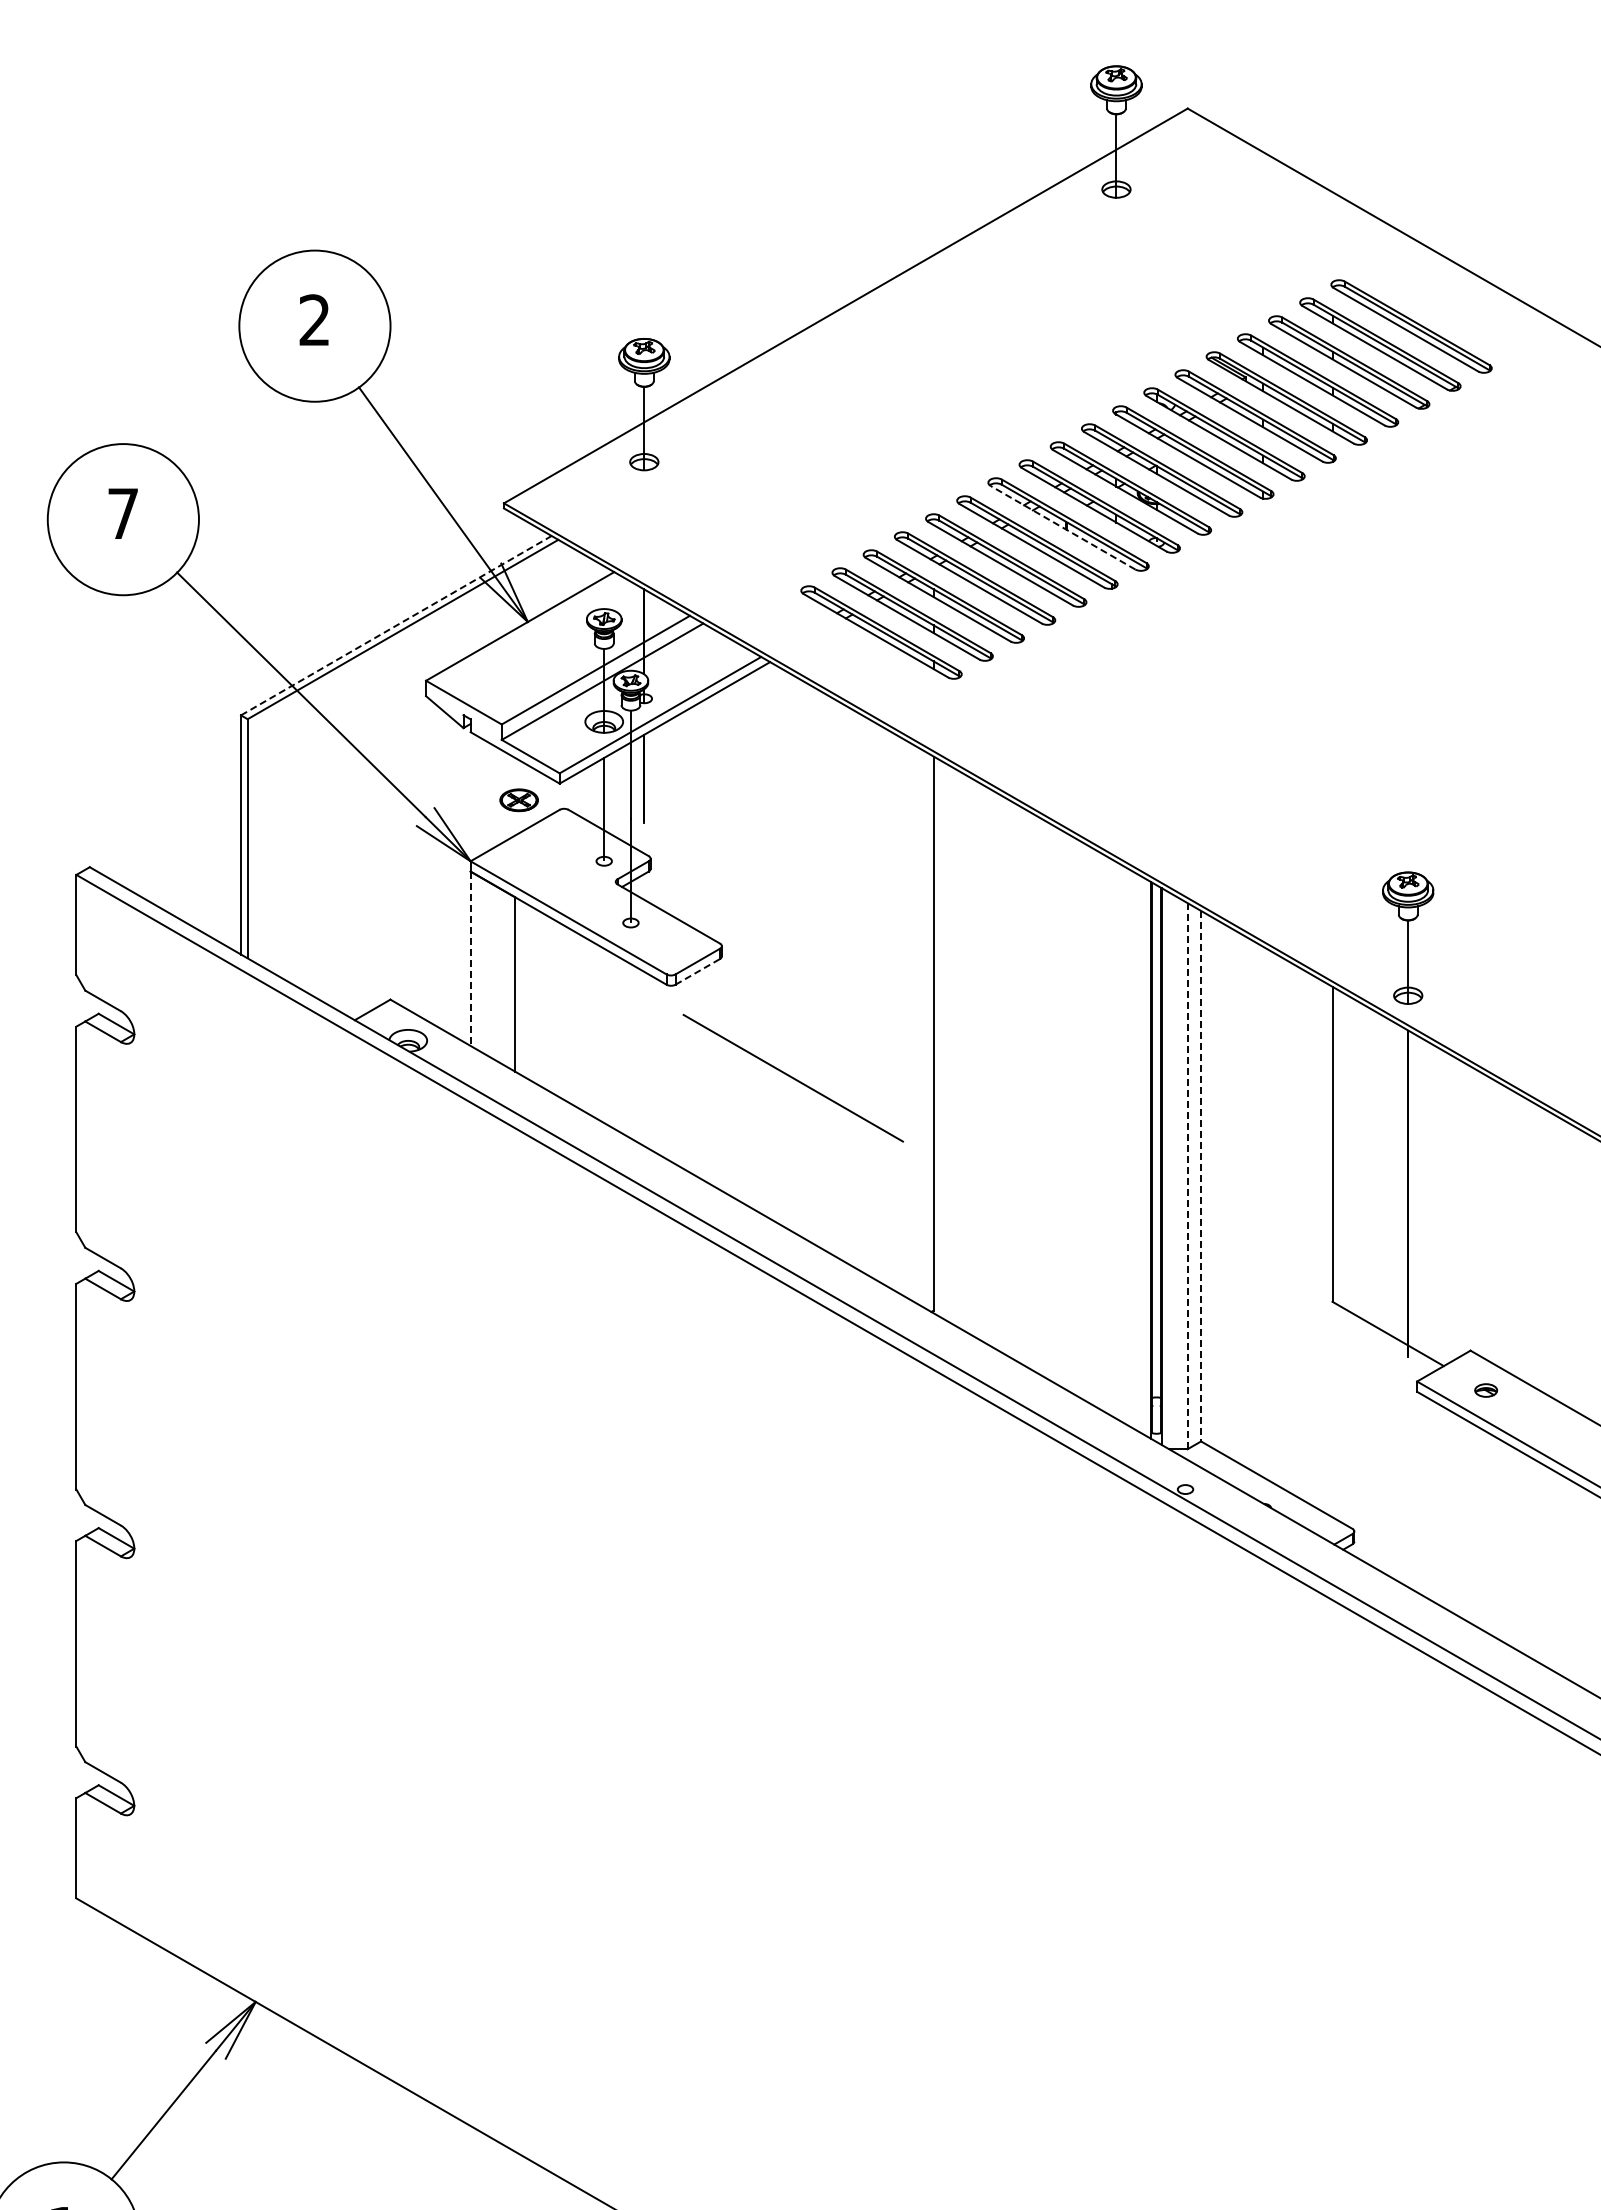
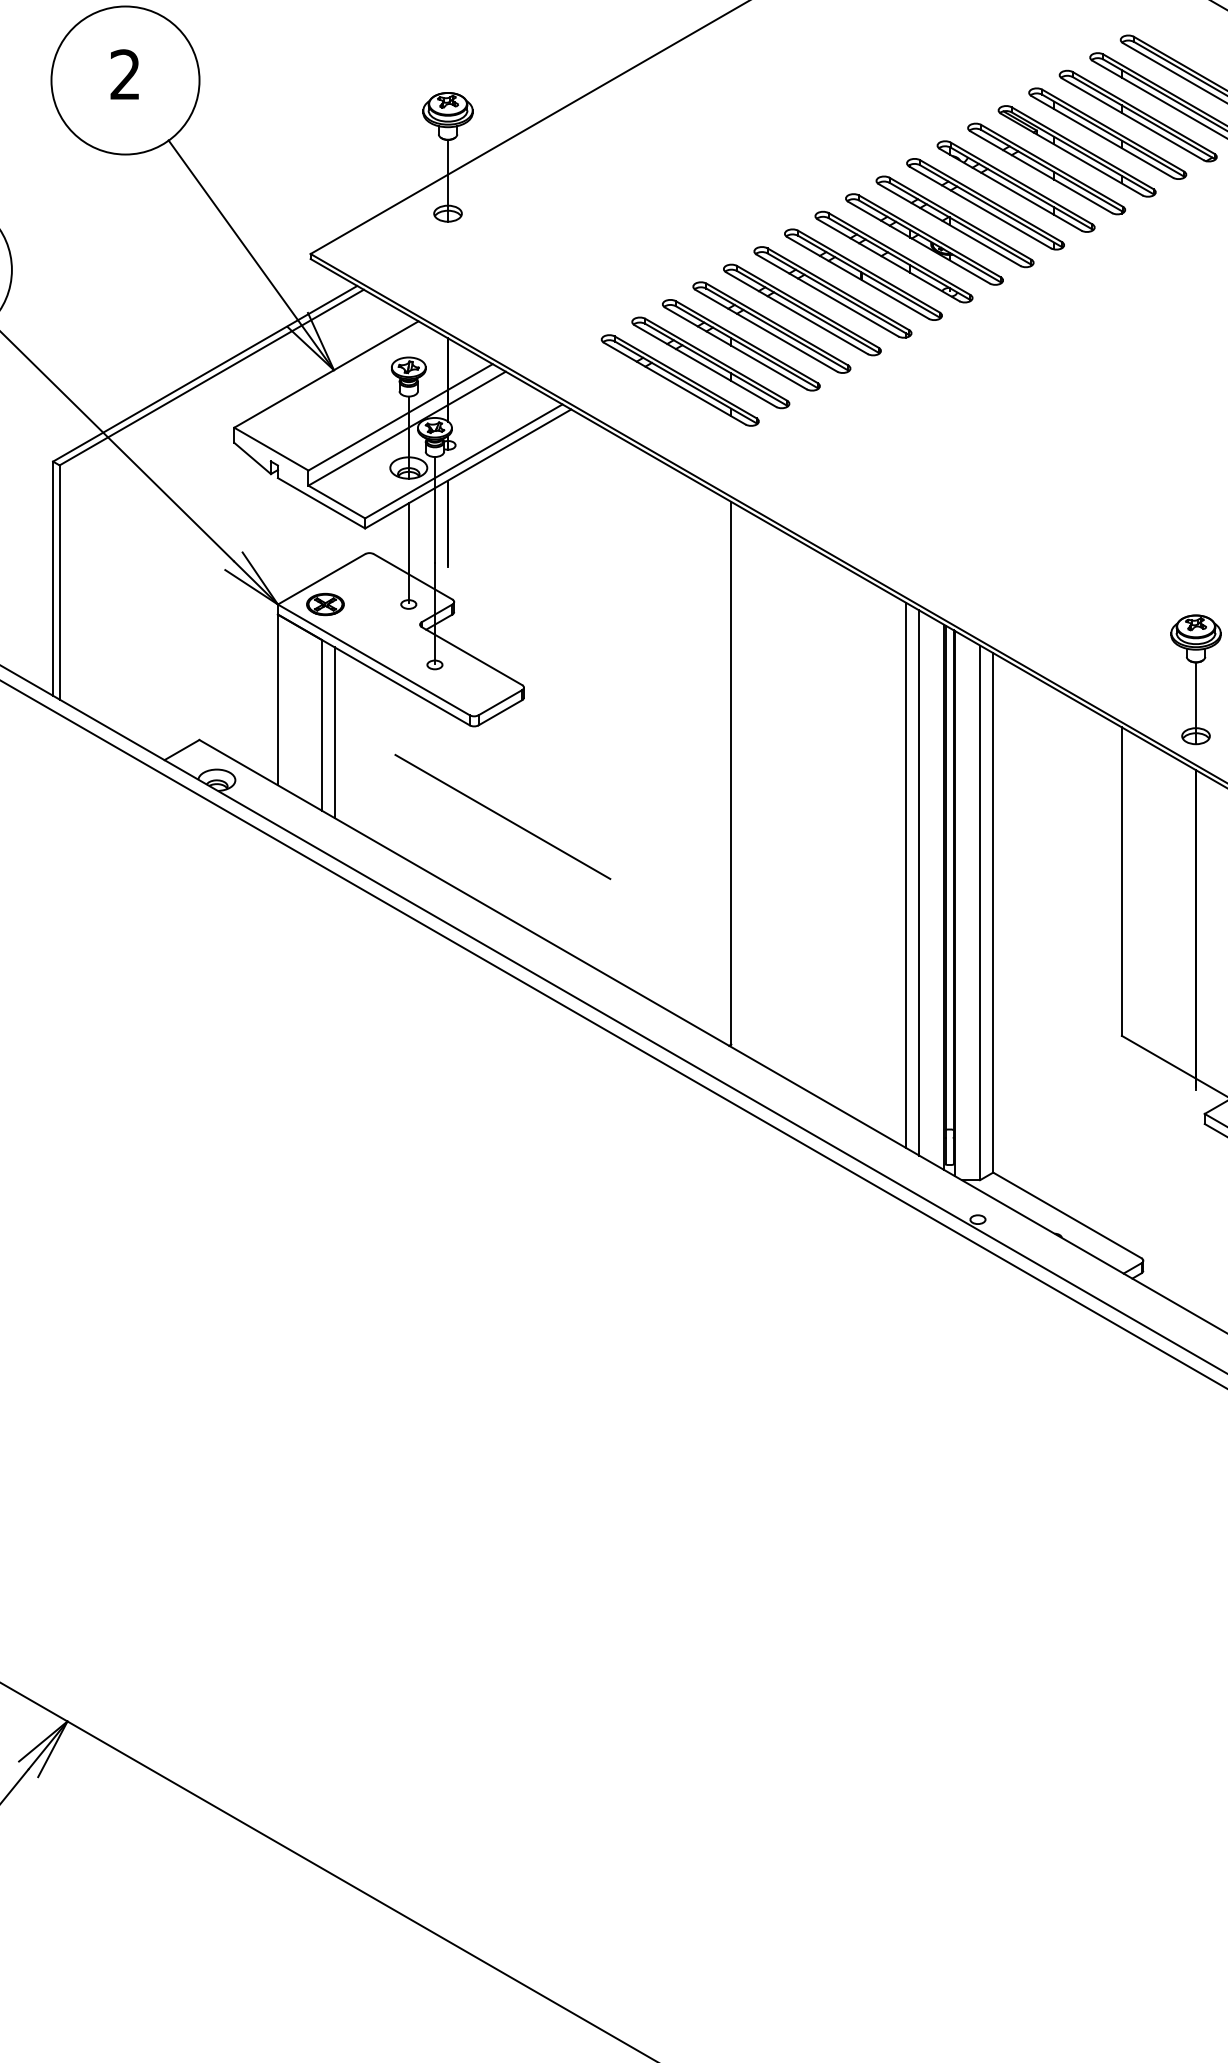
line: (1063, 527) -> (858, 277), dashed -> solid
line: (396, 625) -> (205, 373), dashed -> solid
part: (518, 800) -> (324, 604), moved
line: (470, 959) -> (277, 700), dashed -> solid
line: (697, 971) -> (500, 712), dashed -> solid
line: (528, 992) -> (334, 732), added
line: (793, 1077) -> (503, 816), moved
line: (1112, 1137) -> (906, 874), added
line: (1125, 1145) -> (919, 882), added
line: (1187, 1175) -> (979, 912), dashed -> solid
line: (1201, 1176) -> (993, 913), dashed -> solid

